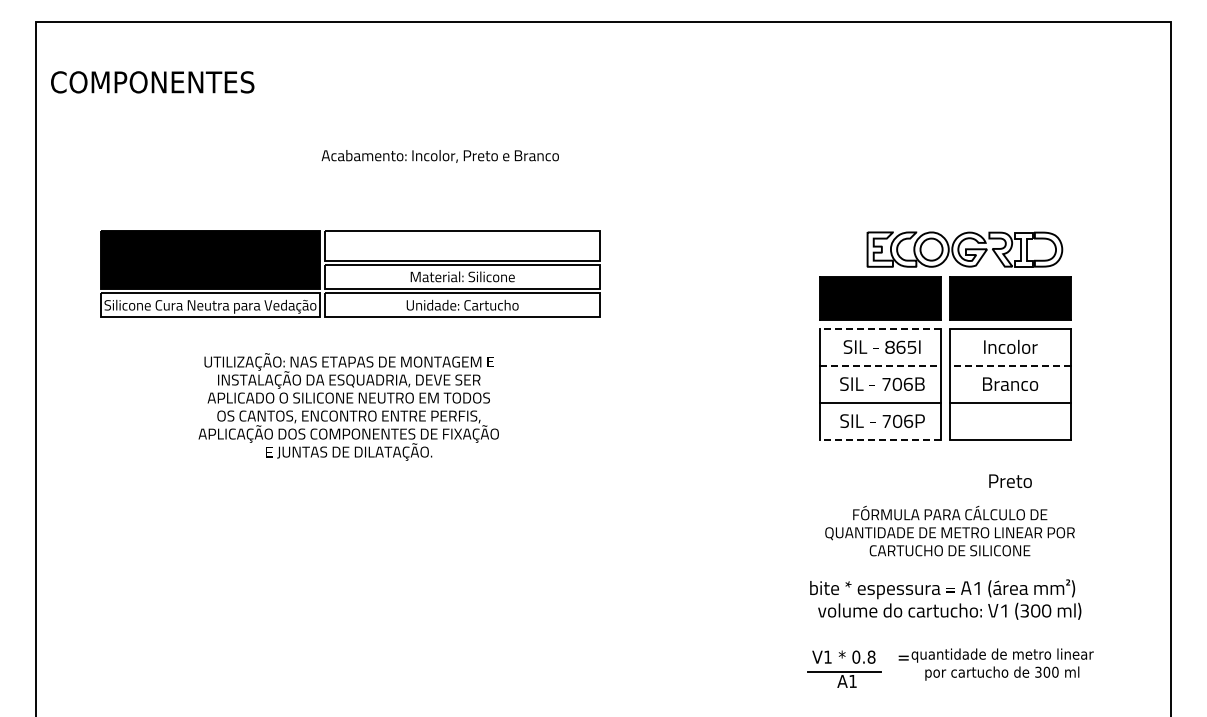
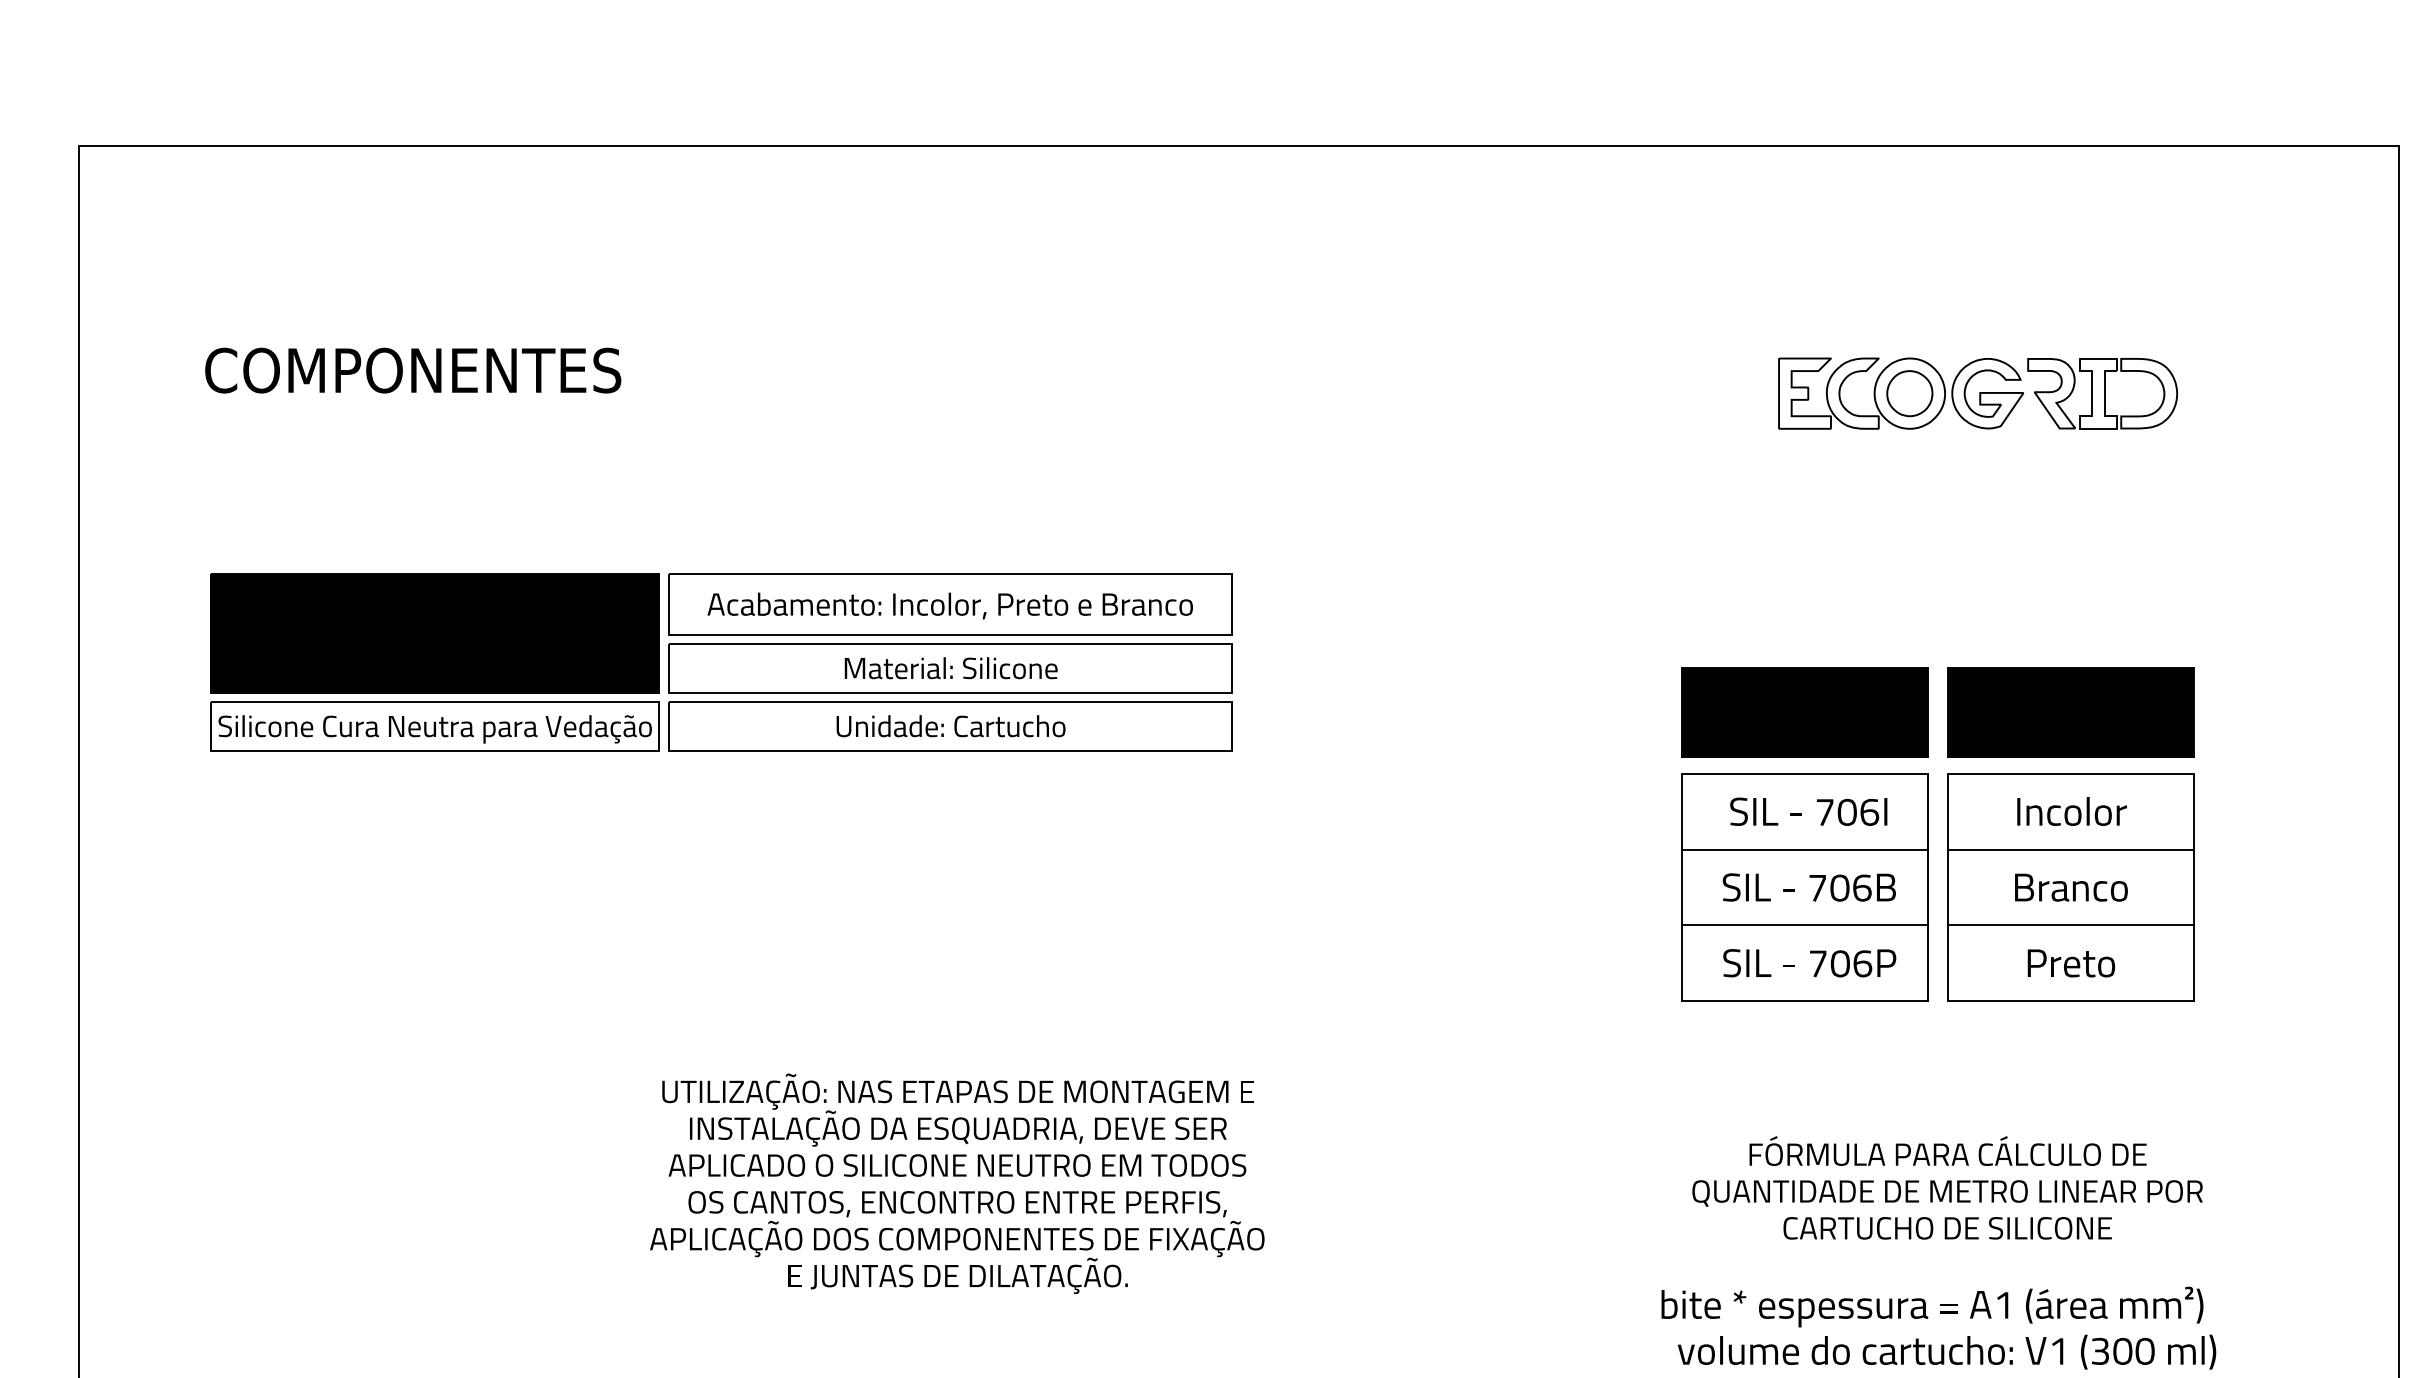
text: (152, 82) -> (412, 370), moved
text: (439, 156) -> (948, 606), moved
part: (964, 249) -> (1977, 393), moved
line: (879, 328) -> (1803, 773), dashed -> solid
text: (900, 346) -> (1846, 810), 865I -> 706I
line: (880, 365) -> (1805, 849), dashed -> solid
line: (1009, 365) -> (2069, 849), dashed -> solid
text: (348, 406) -> (956, 1182), moved
line: (879, 439) -> (1803, 1000), dashed -> solid
text: (1010, 480) -> (2071, 961), moved

